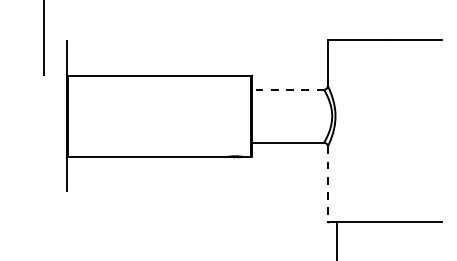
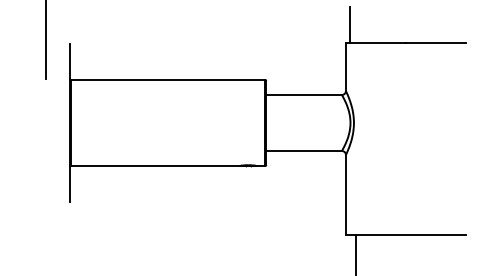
line: (332, 23) -> (350, 25), added
line: (288, 89) -> (304, 94), dashed -> solid
line: (327, 184) -> (345, 195), dashed -> solid

